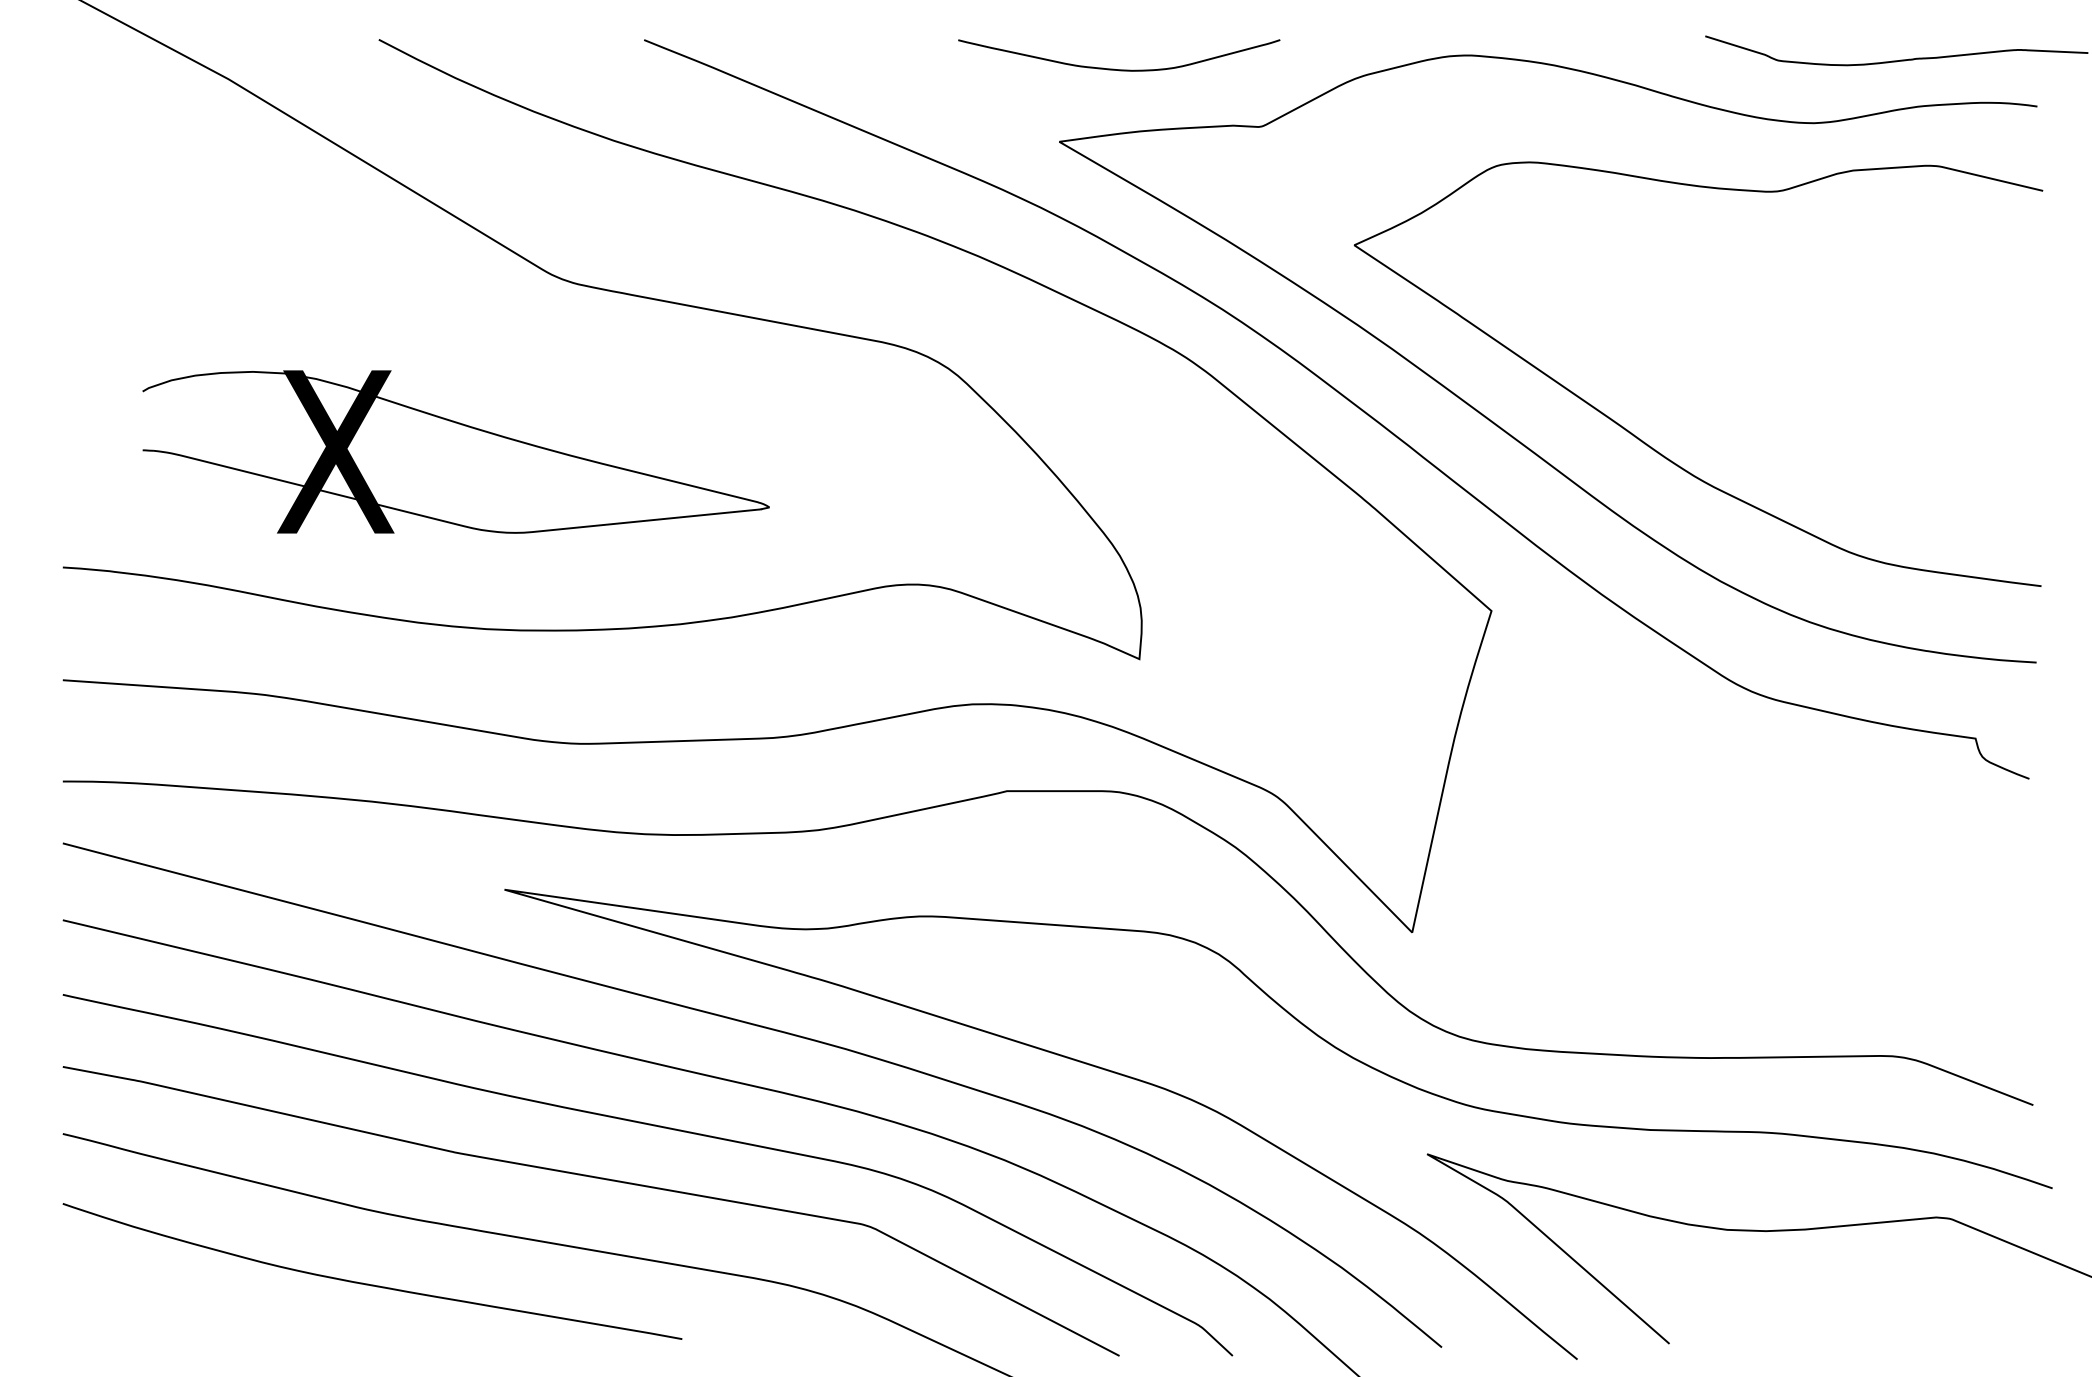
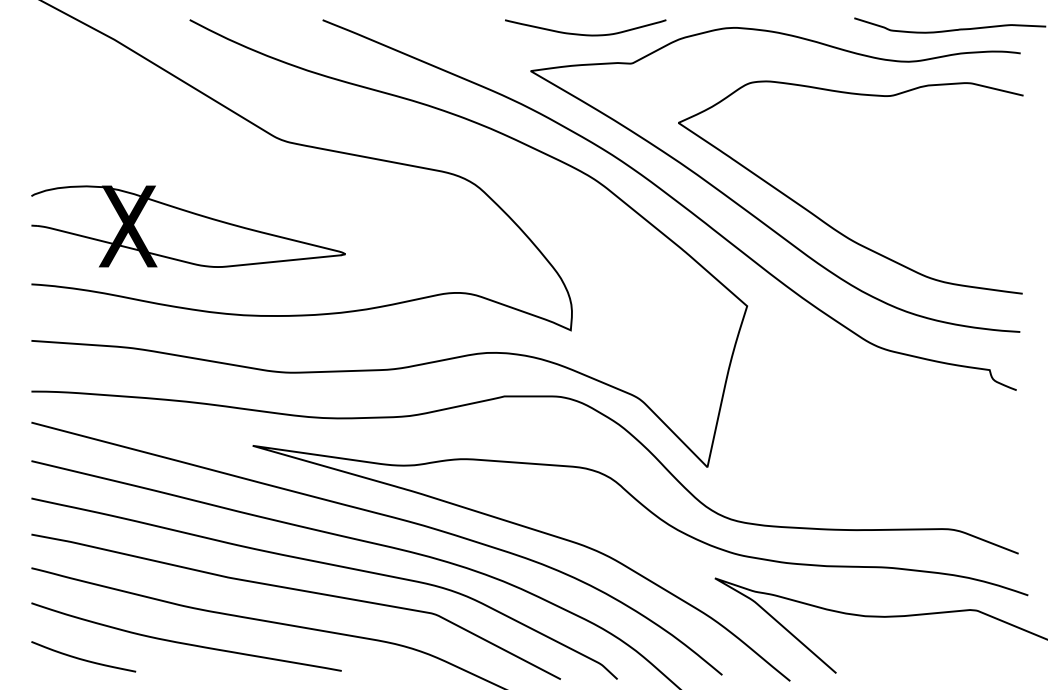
curve: (1118, 68) -> (585, 34), moved
part: (456, 451) -> (188, 226), moved
curve: (164, 1314) -> (82, 658), added

